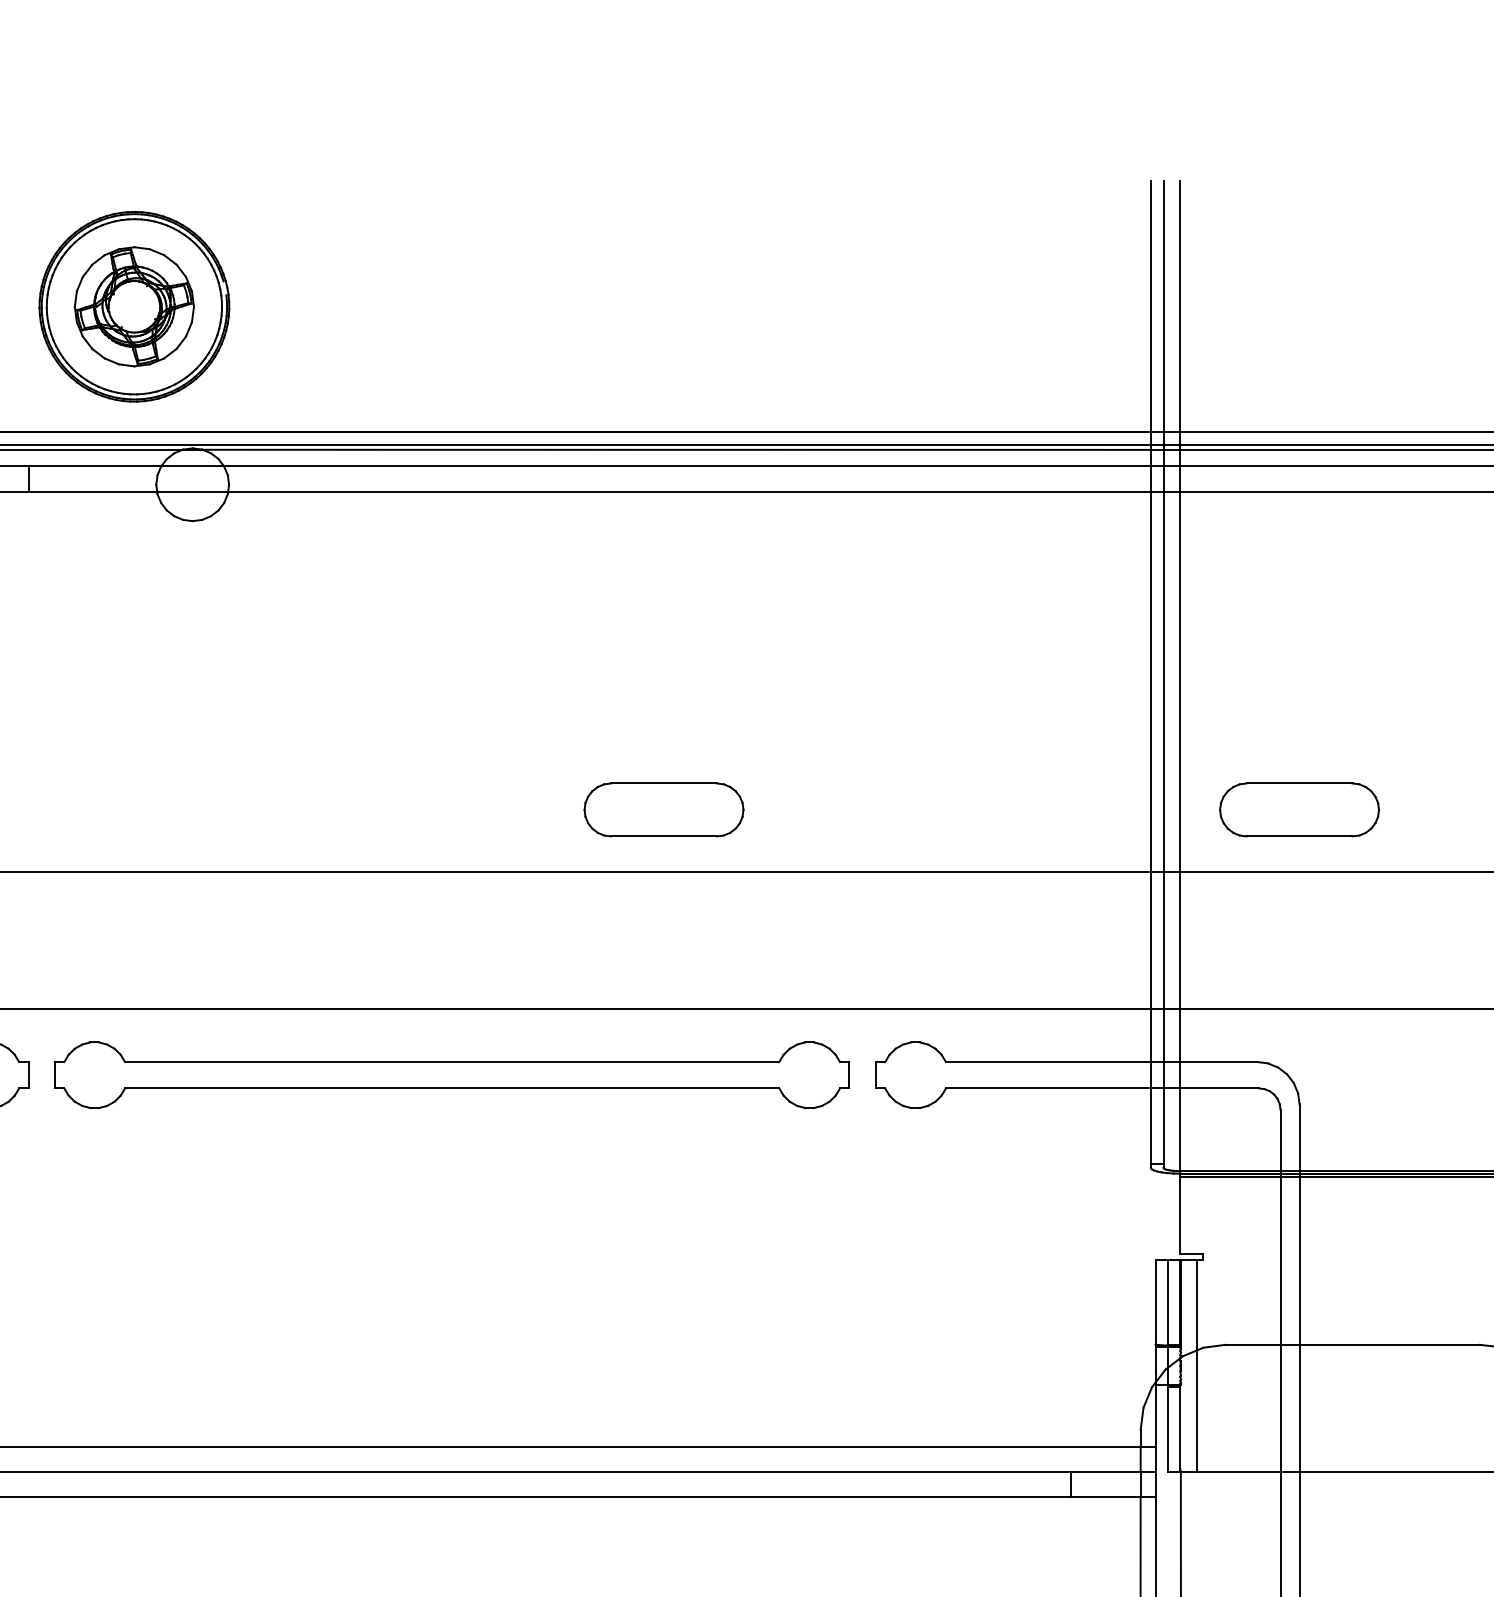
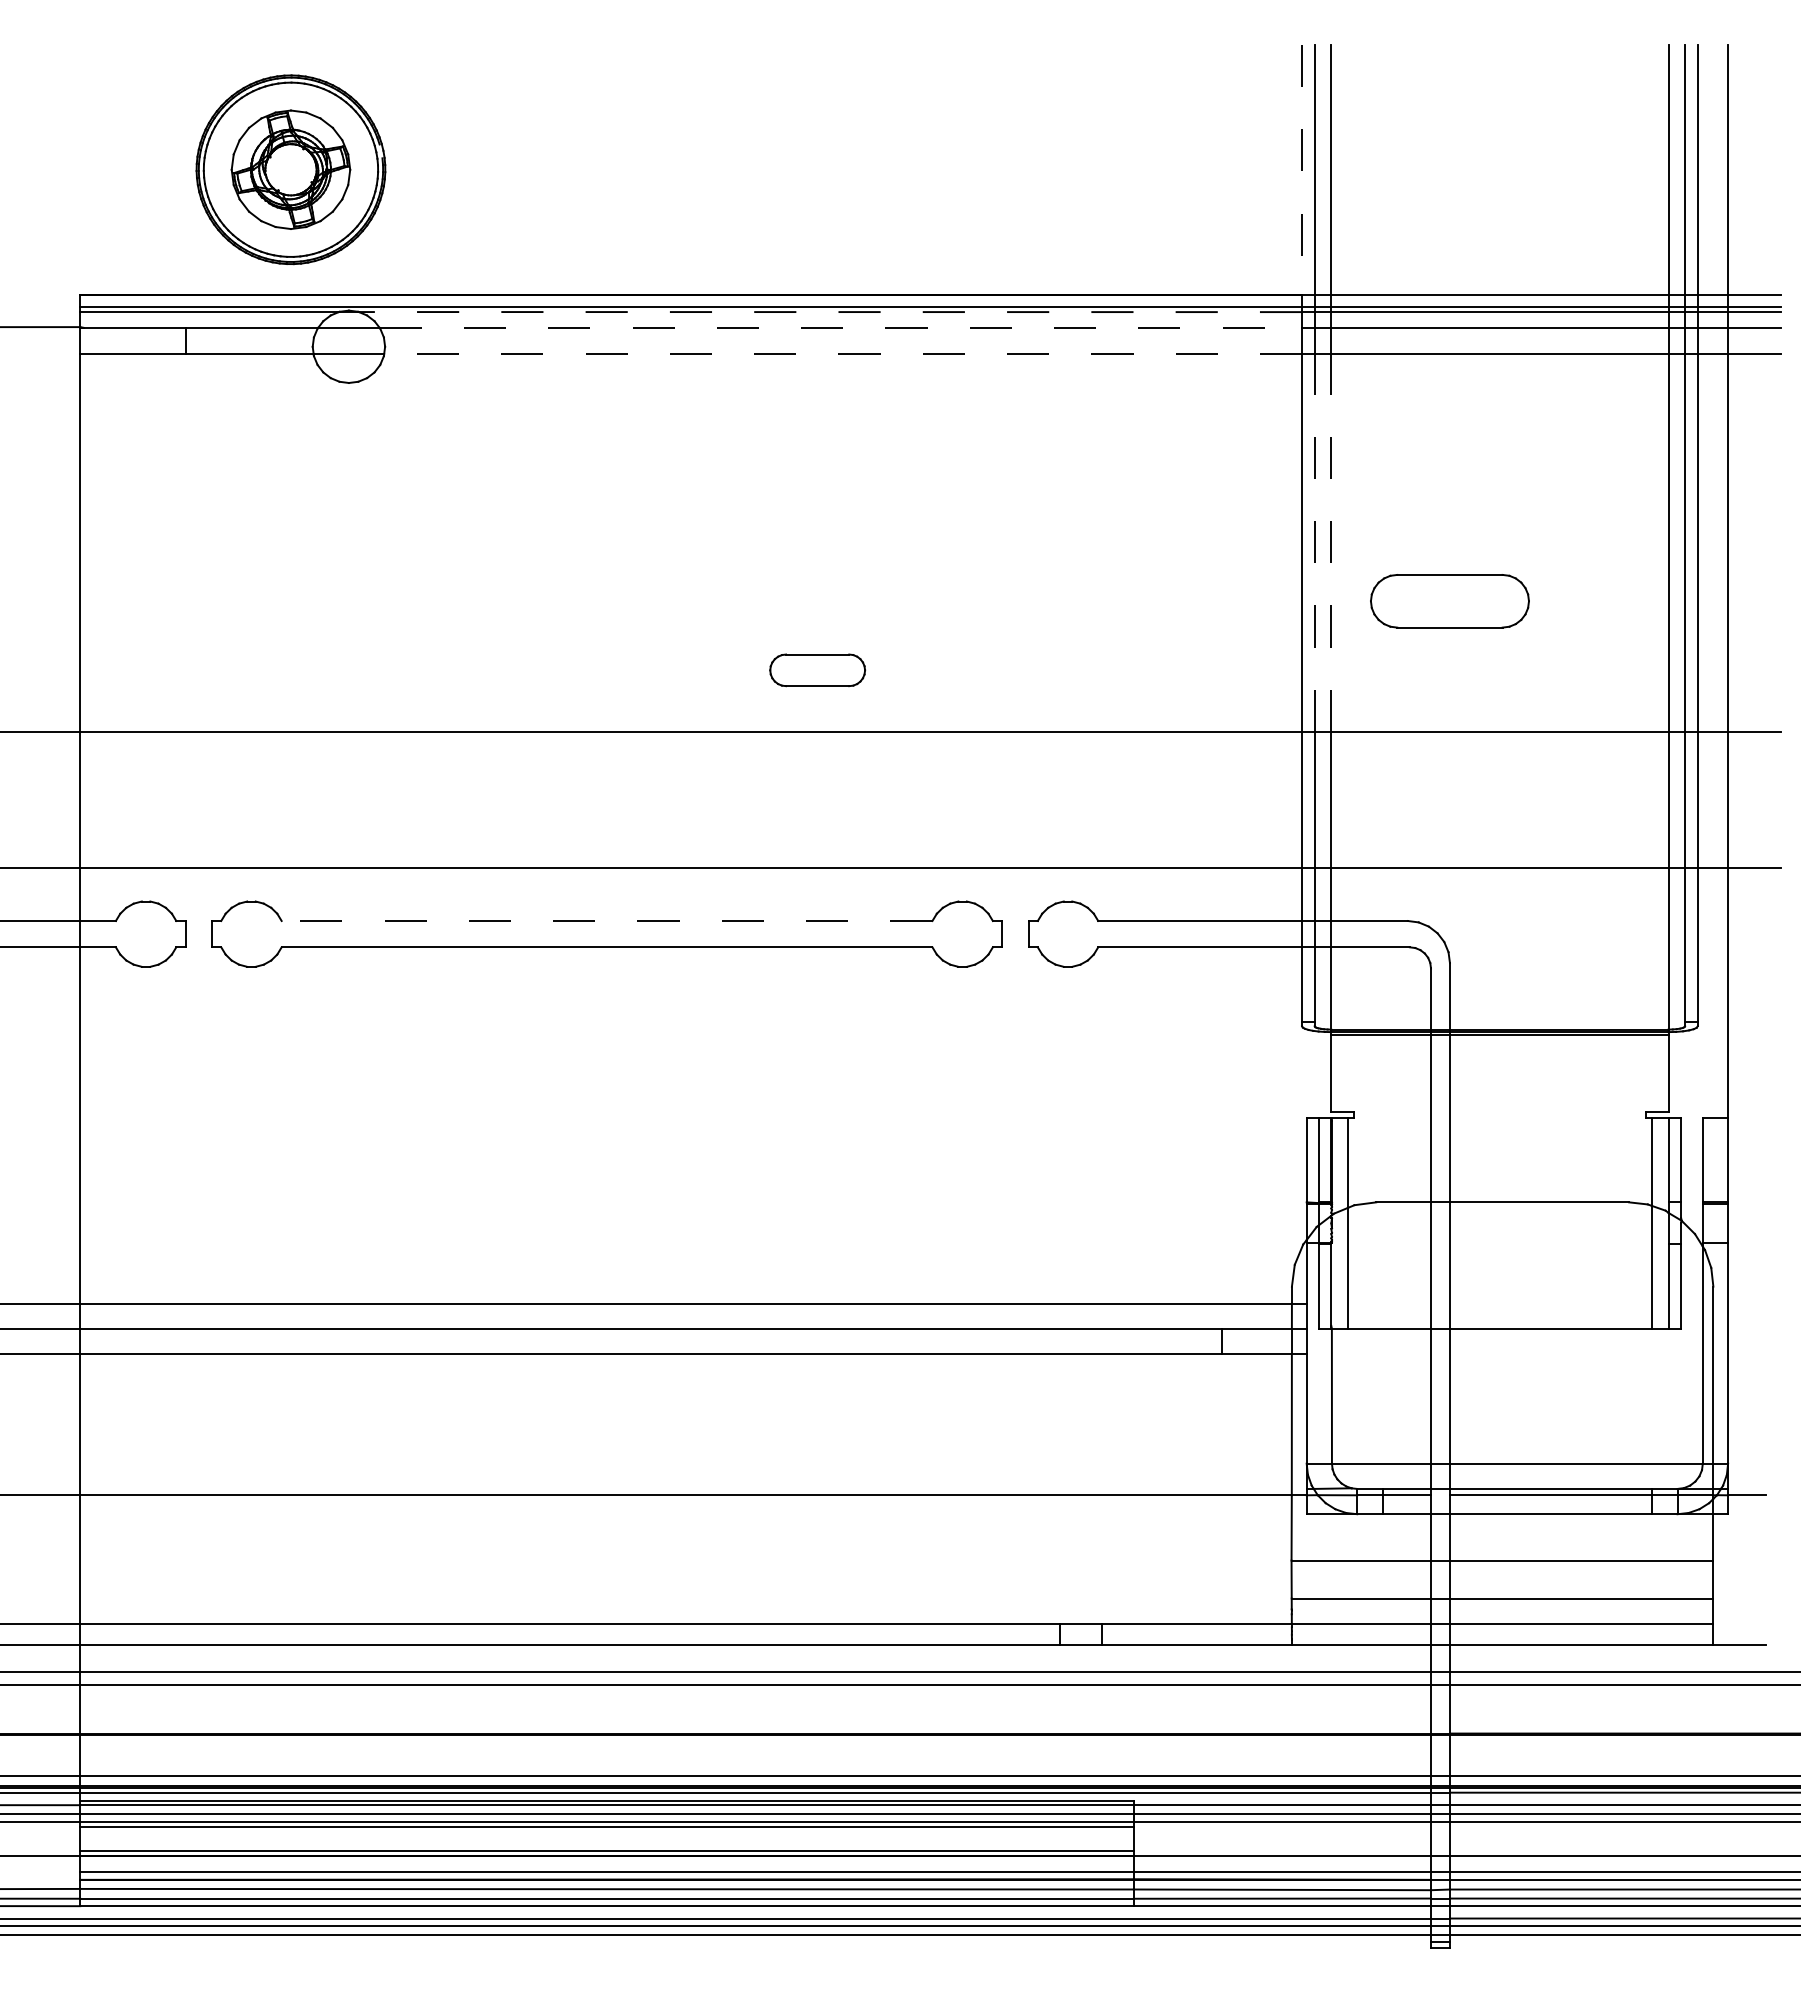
line: (1151, 306) -> (1302, 169), solid -> dashed
line: (676, 450) -> (830, 312), solid -> dashed
line: (687, 465) -> (841, 327), solid -> dashed
line: (689, 492) -> (843, 354), solid -> dashed
line: (1163, 682) -> (1314, 543), solid -> dashed
line: (1180, 682) -> (1331, 543), solid -> dashed
part: (663, 810) -> (817, 670), size x0.6
part: (1299, 810) -> (1449, 601), moved
line: (451, 1061) -> (606, 920), solid -> dashed

